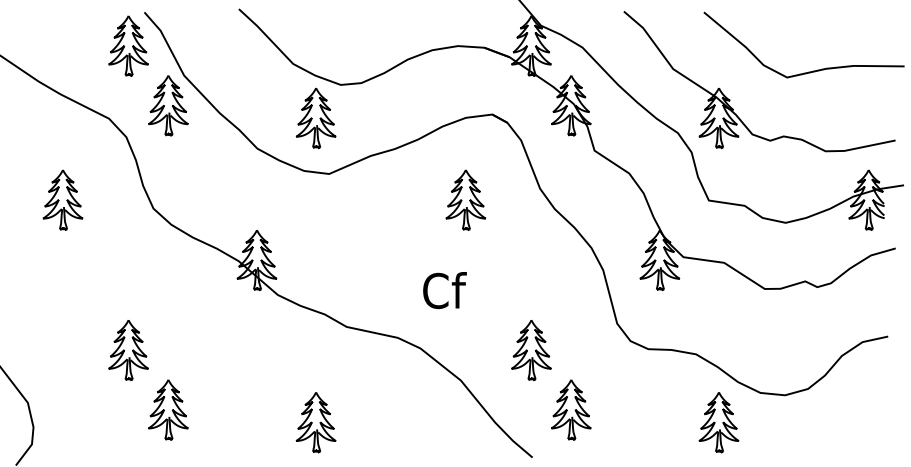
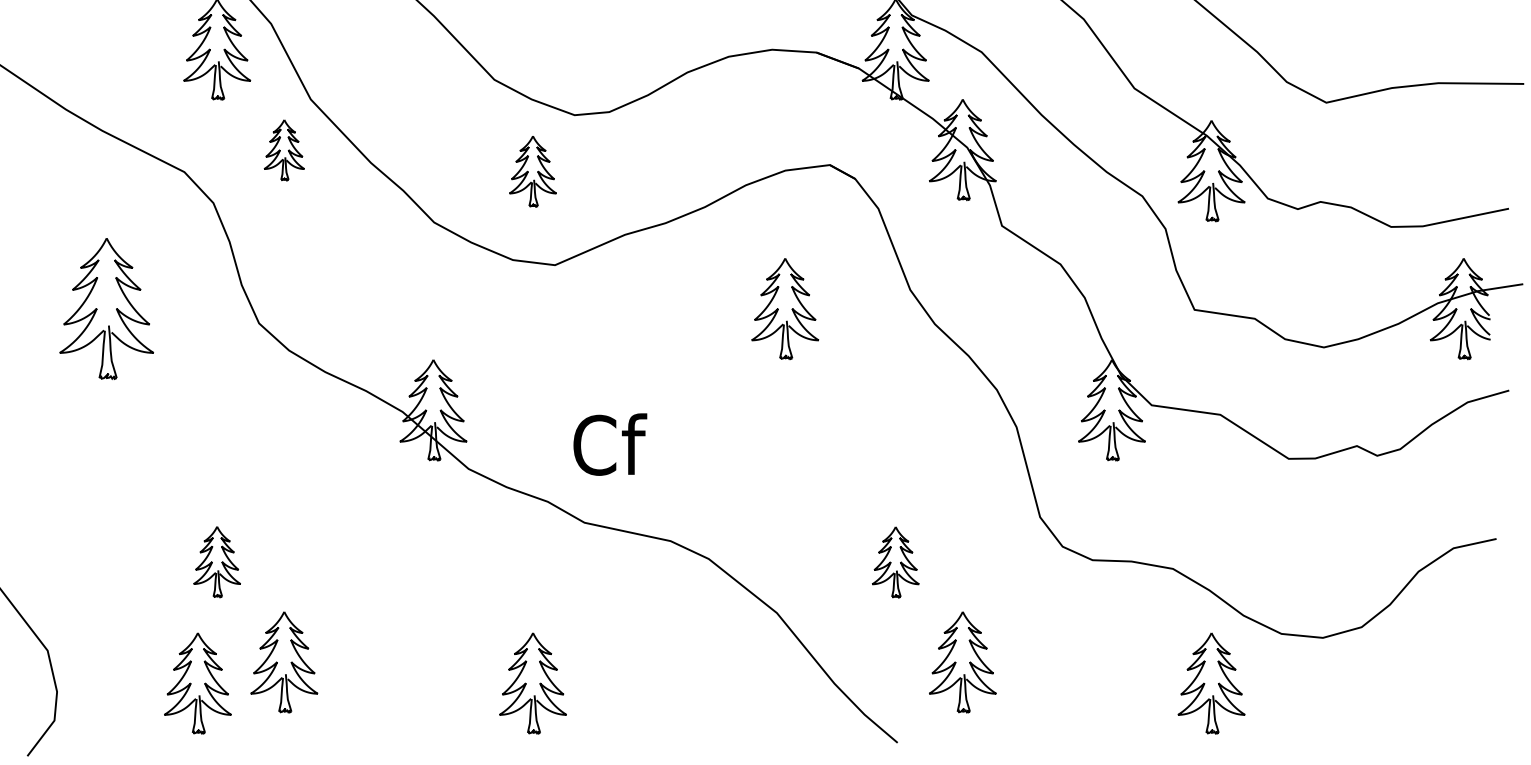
part: (168, 105) -> (284, 149), size x0.6
part: (315, 118) -> (532, 171), size x0.7
part: (62, 199) -> (105, 308), size x1.4
text: (444, 290) -> (609, 444), moved
part: (128, 350) -> (217, 562), size x0.7
part: (531, 350) -> (895, 562), size x0.7
part: (116, 422) -> (196, 683), added

